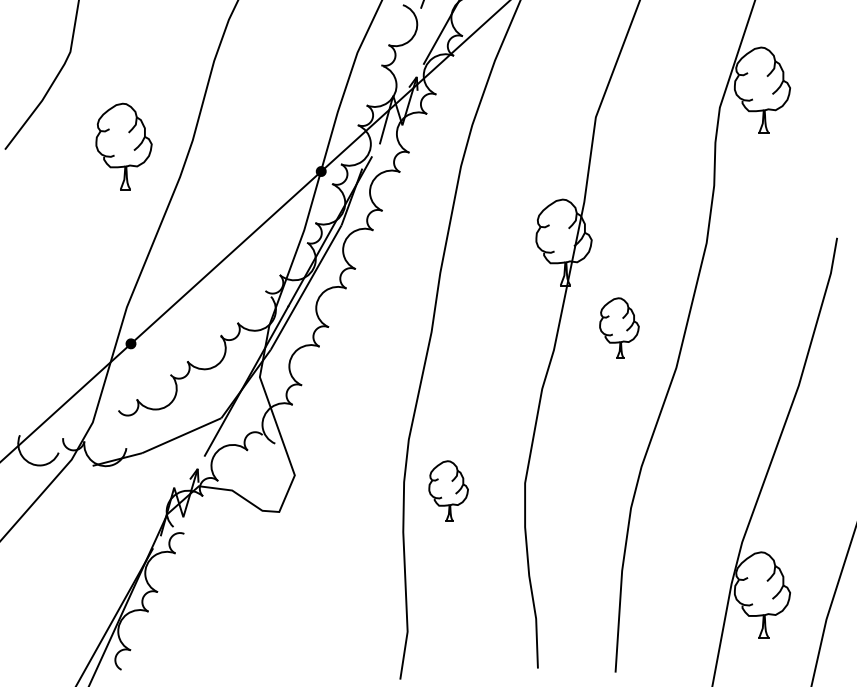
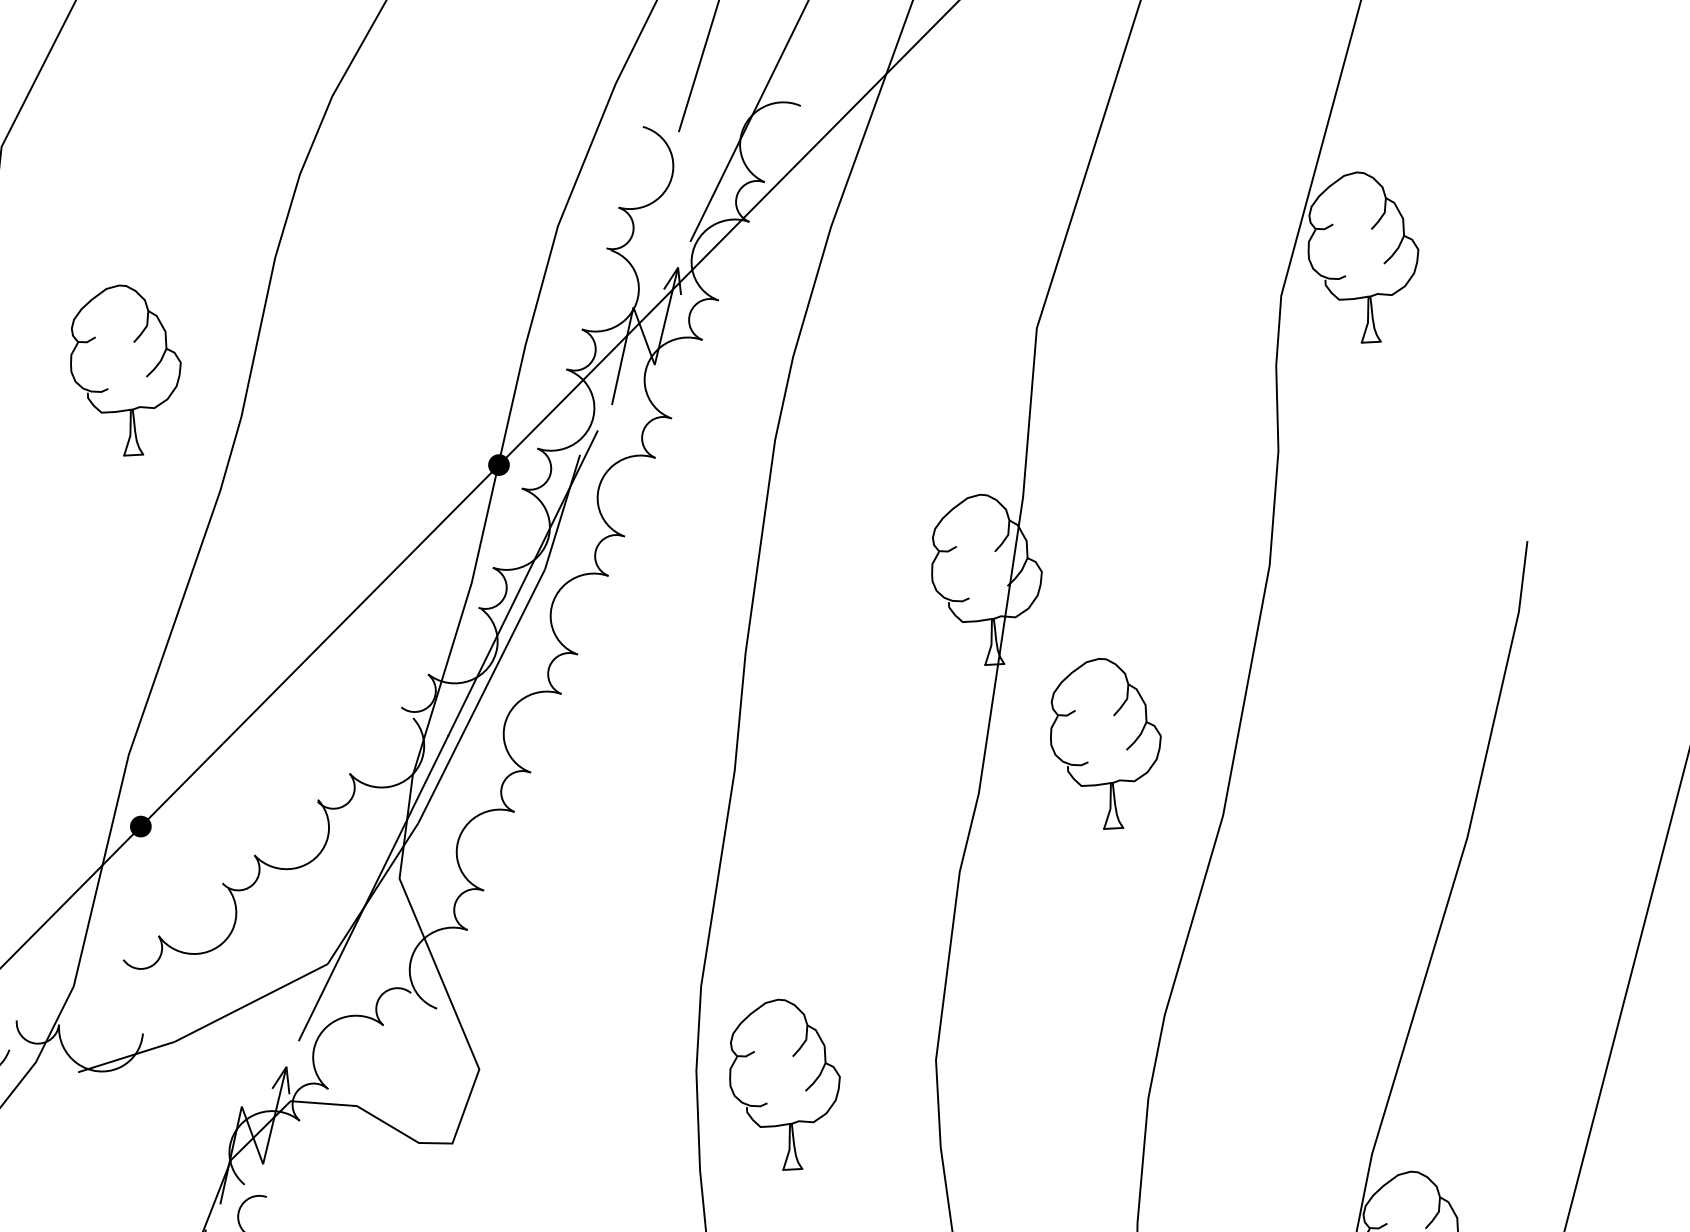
part: (123, 146) -> (125, 370), moved
part: (619, 327) -> (1106, 741), size x1.43
part: (448, 490) -> (785, 1082), size x1.43

